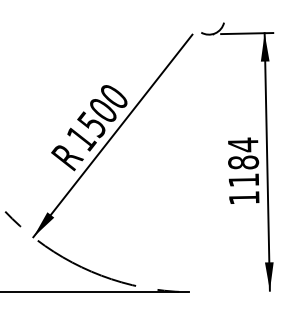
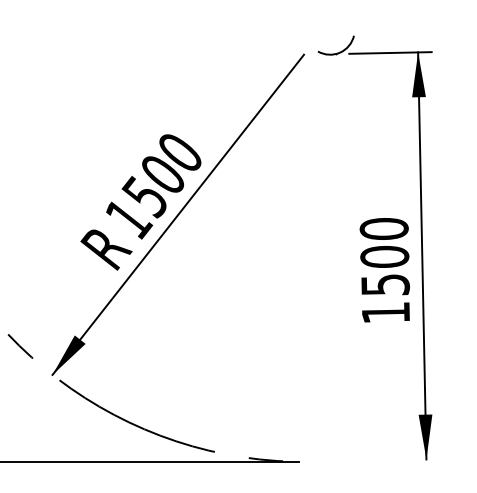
text: (243, 161) -> (384, 255), 1184 -> 1500

